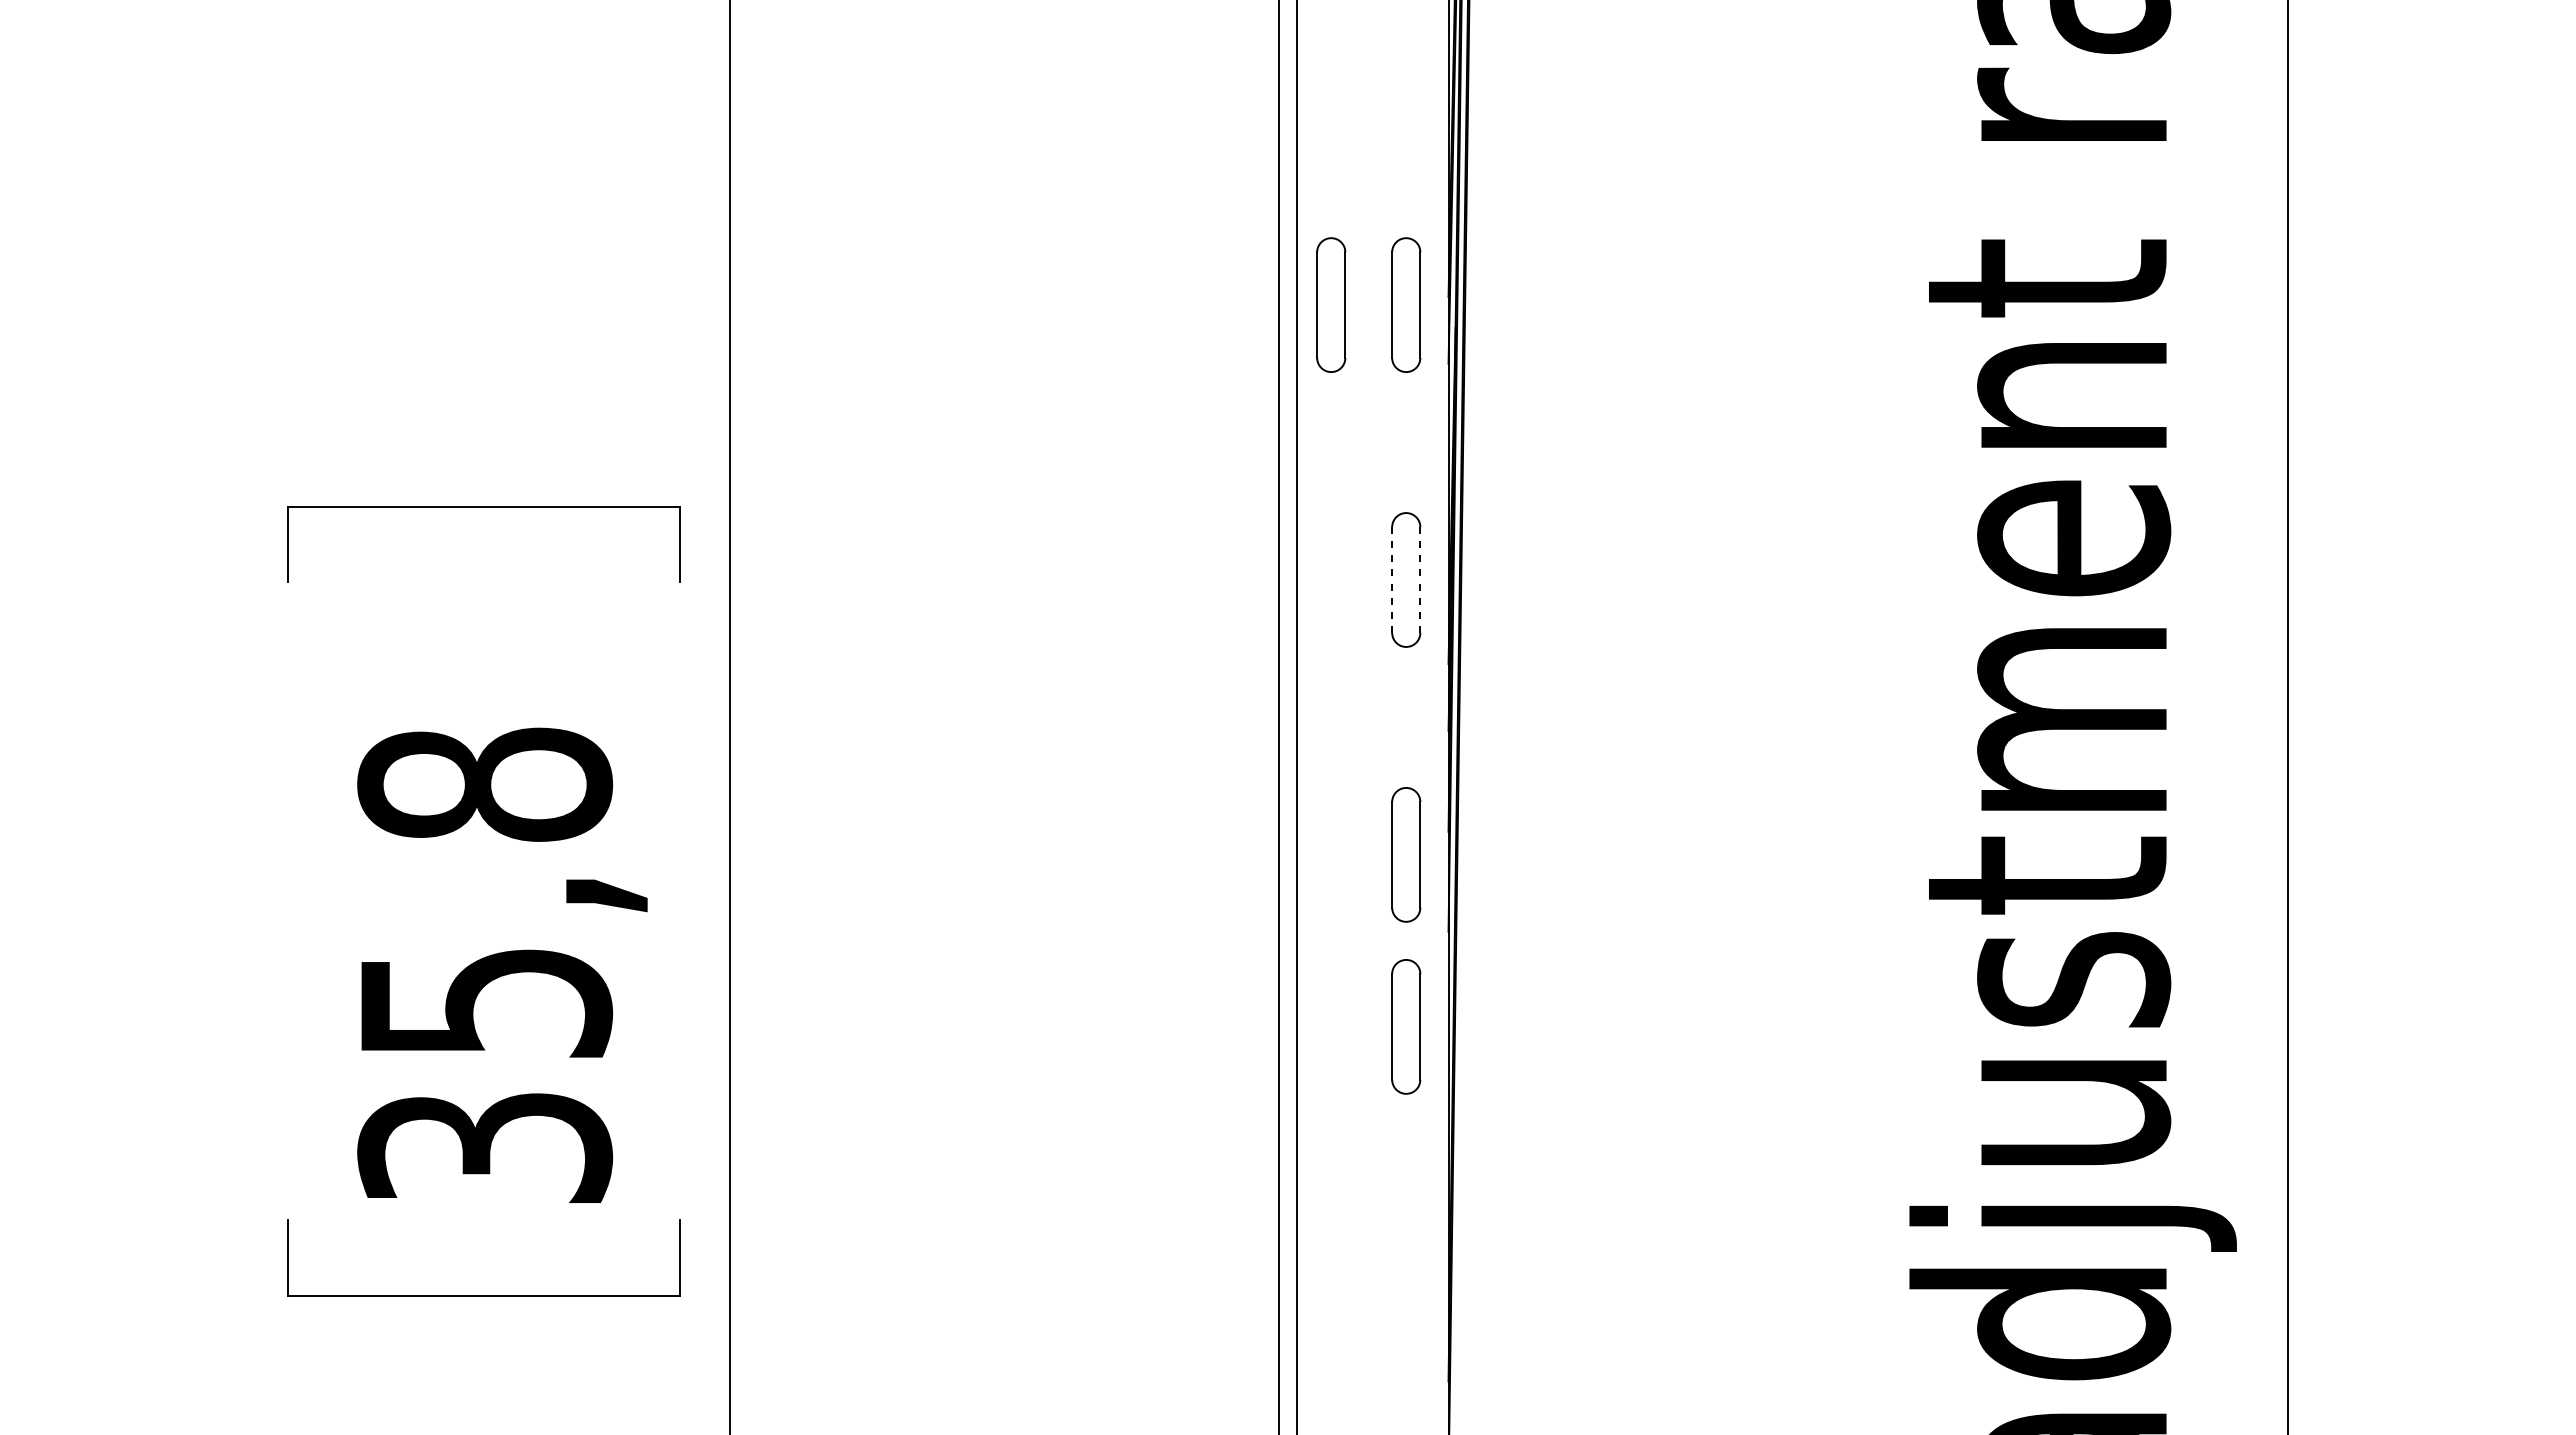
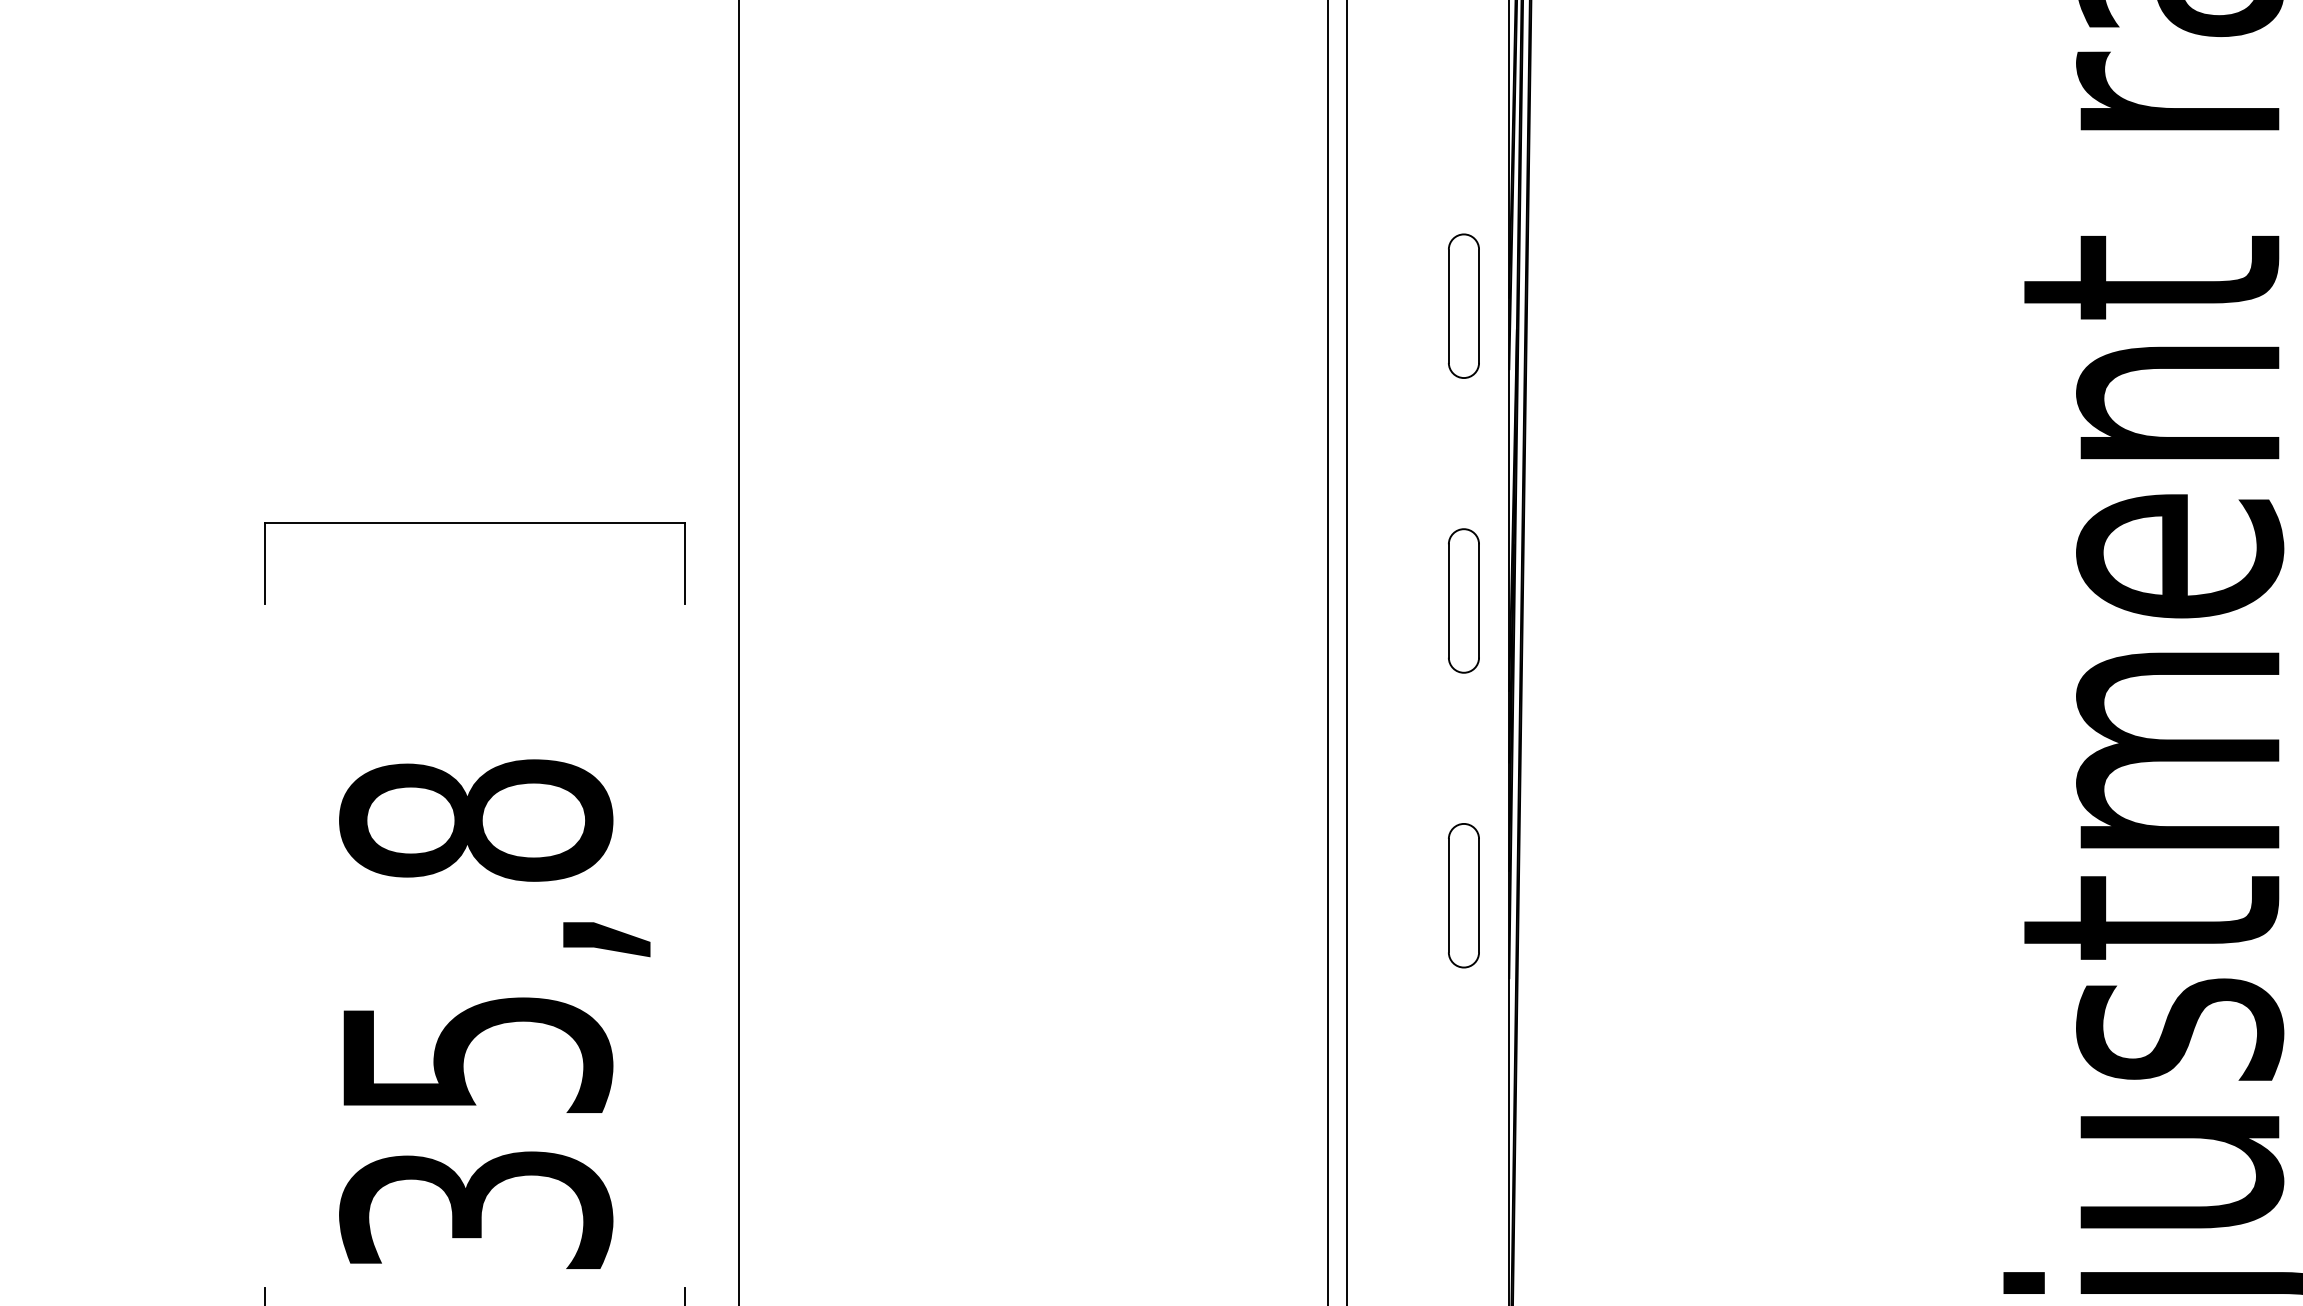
part: (1331, 304) -> (1383, 305), removed
line: (1392, 580) -> (1449, 601), dashed -> solid
line: (1420, 580) -> (1479, 601), dashed -> solid
part: (1406, 1026) -> (1464, 1079), removed

